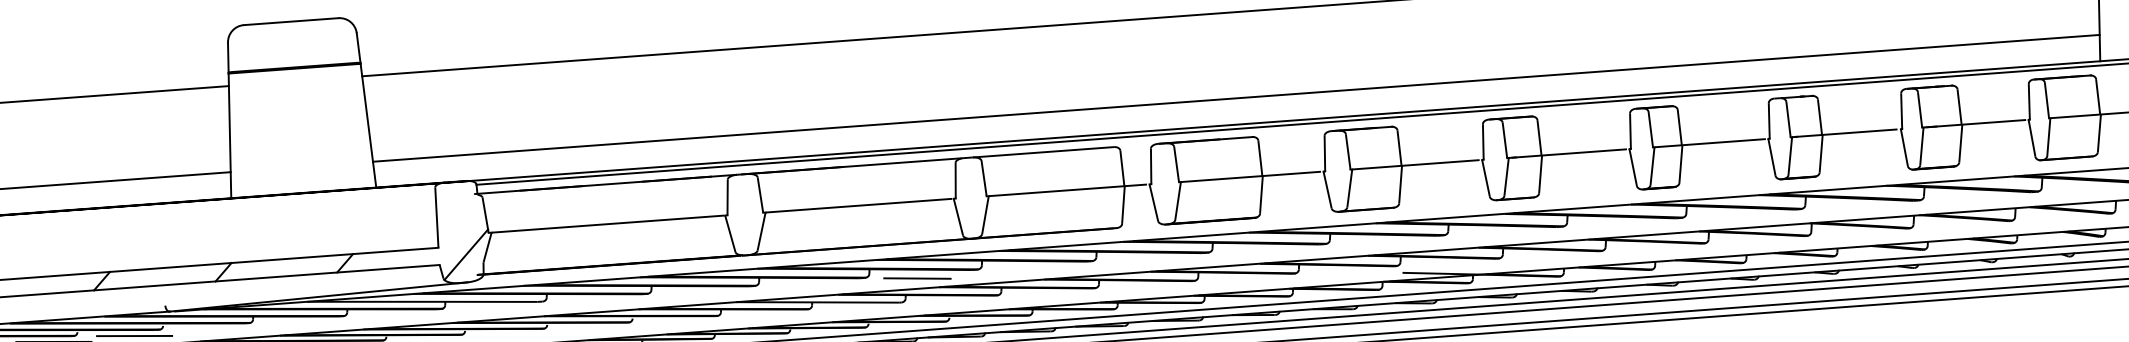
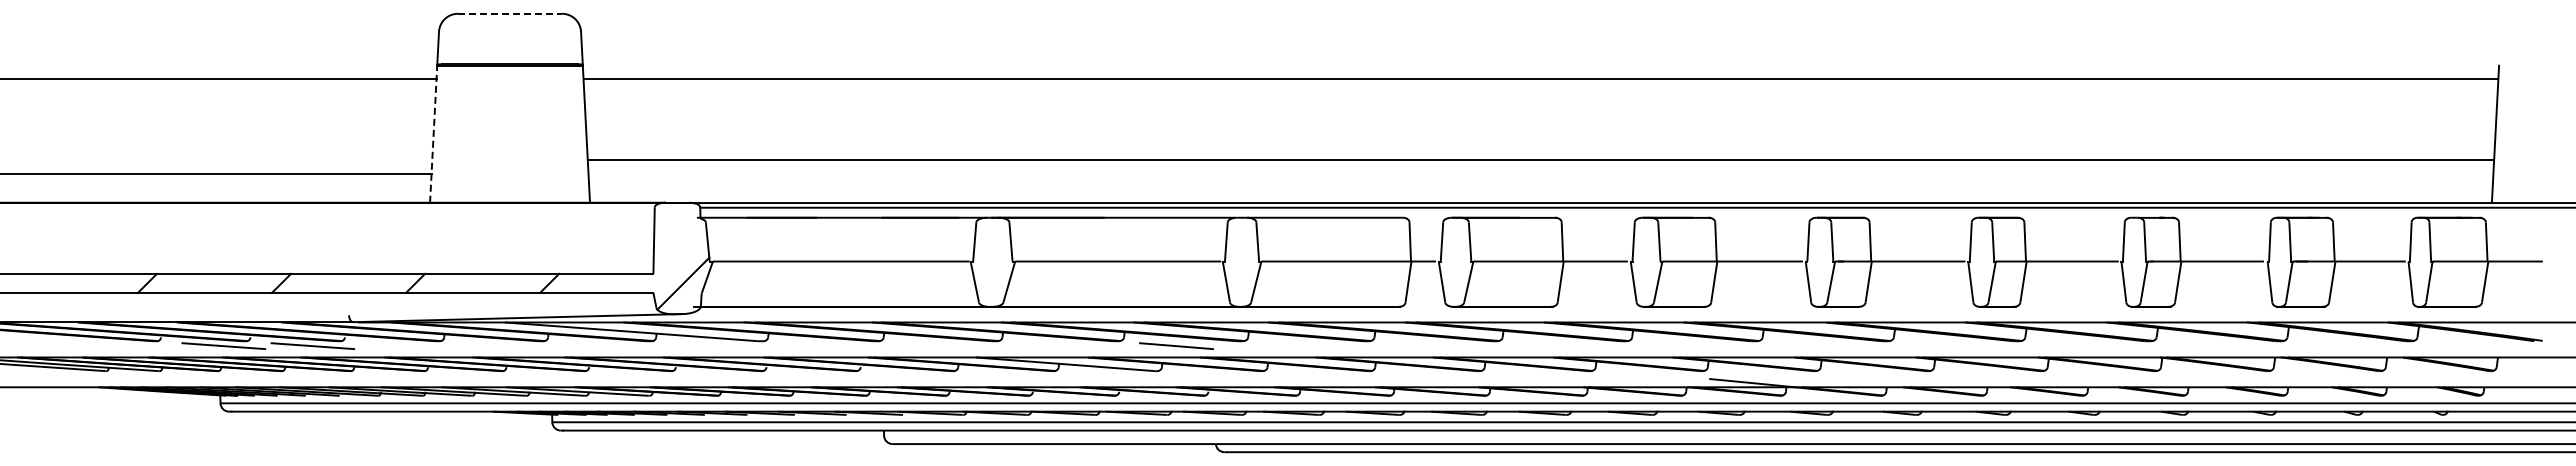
line: (291, 21) -> (510, 13), solid -> dashed
line: (1235, 98) -> (1540, 160), moved
line: (229, 136) -> (433, 134), solid -> dashed

